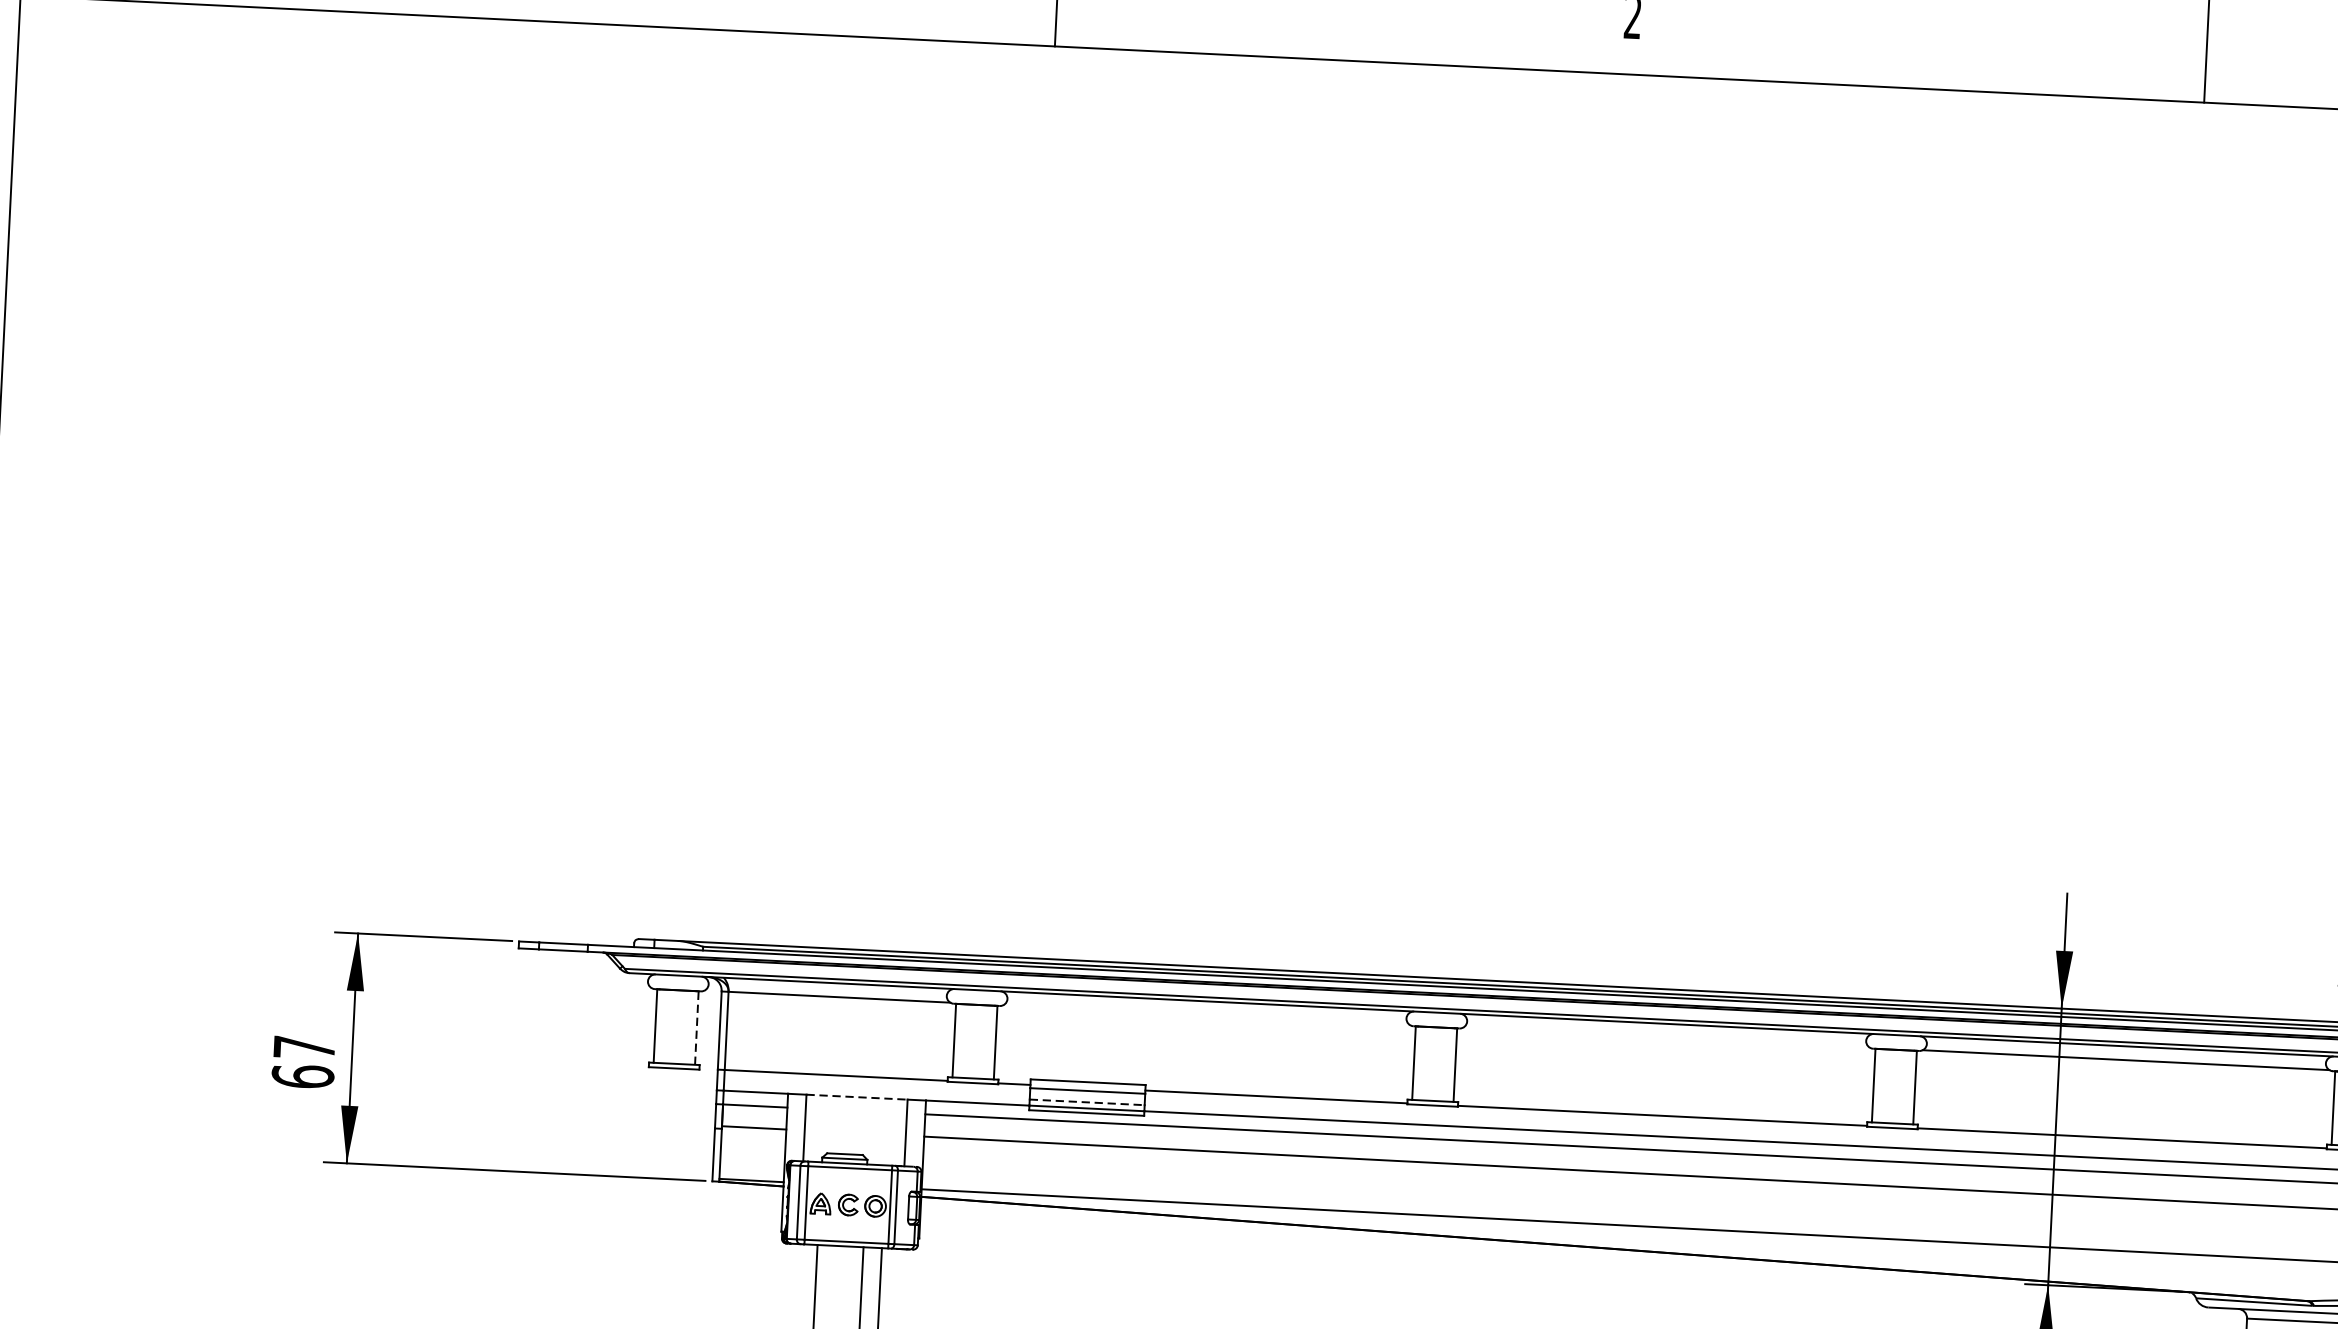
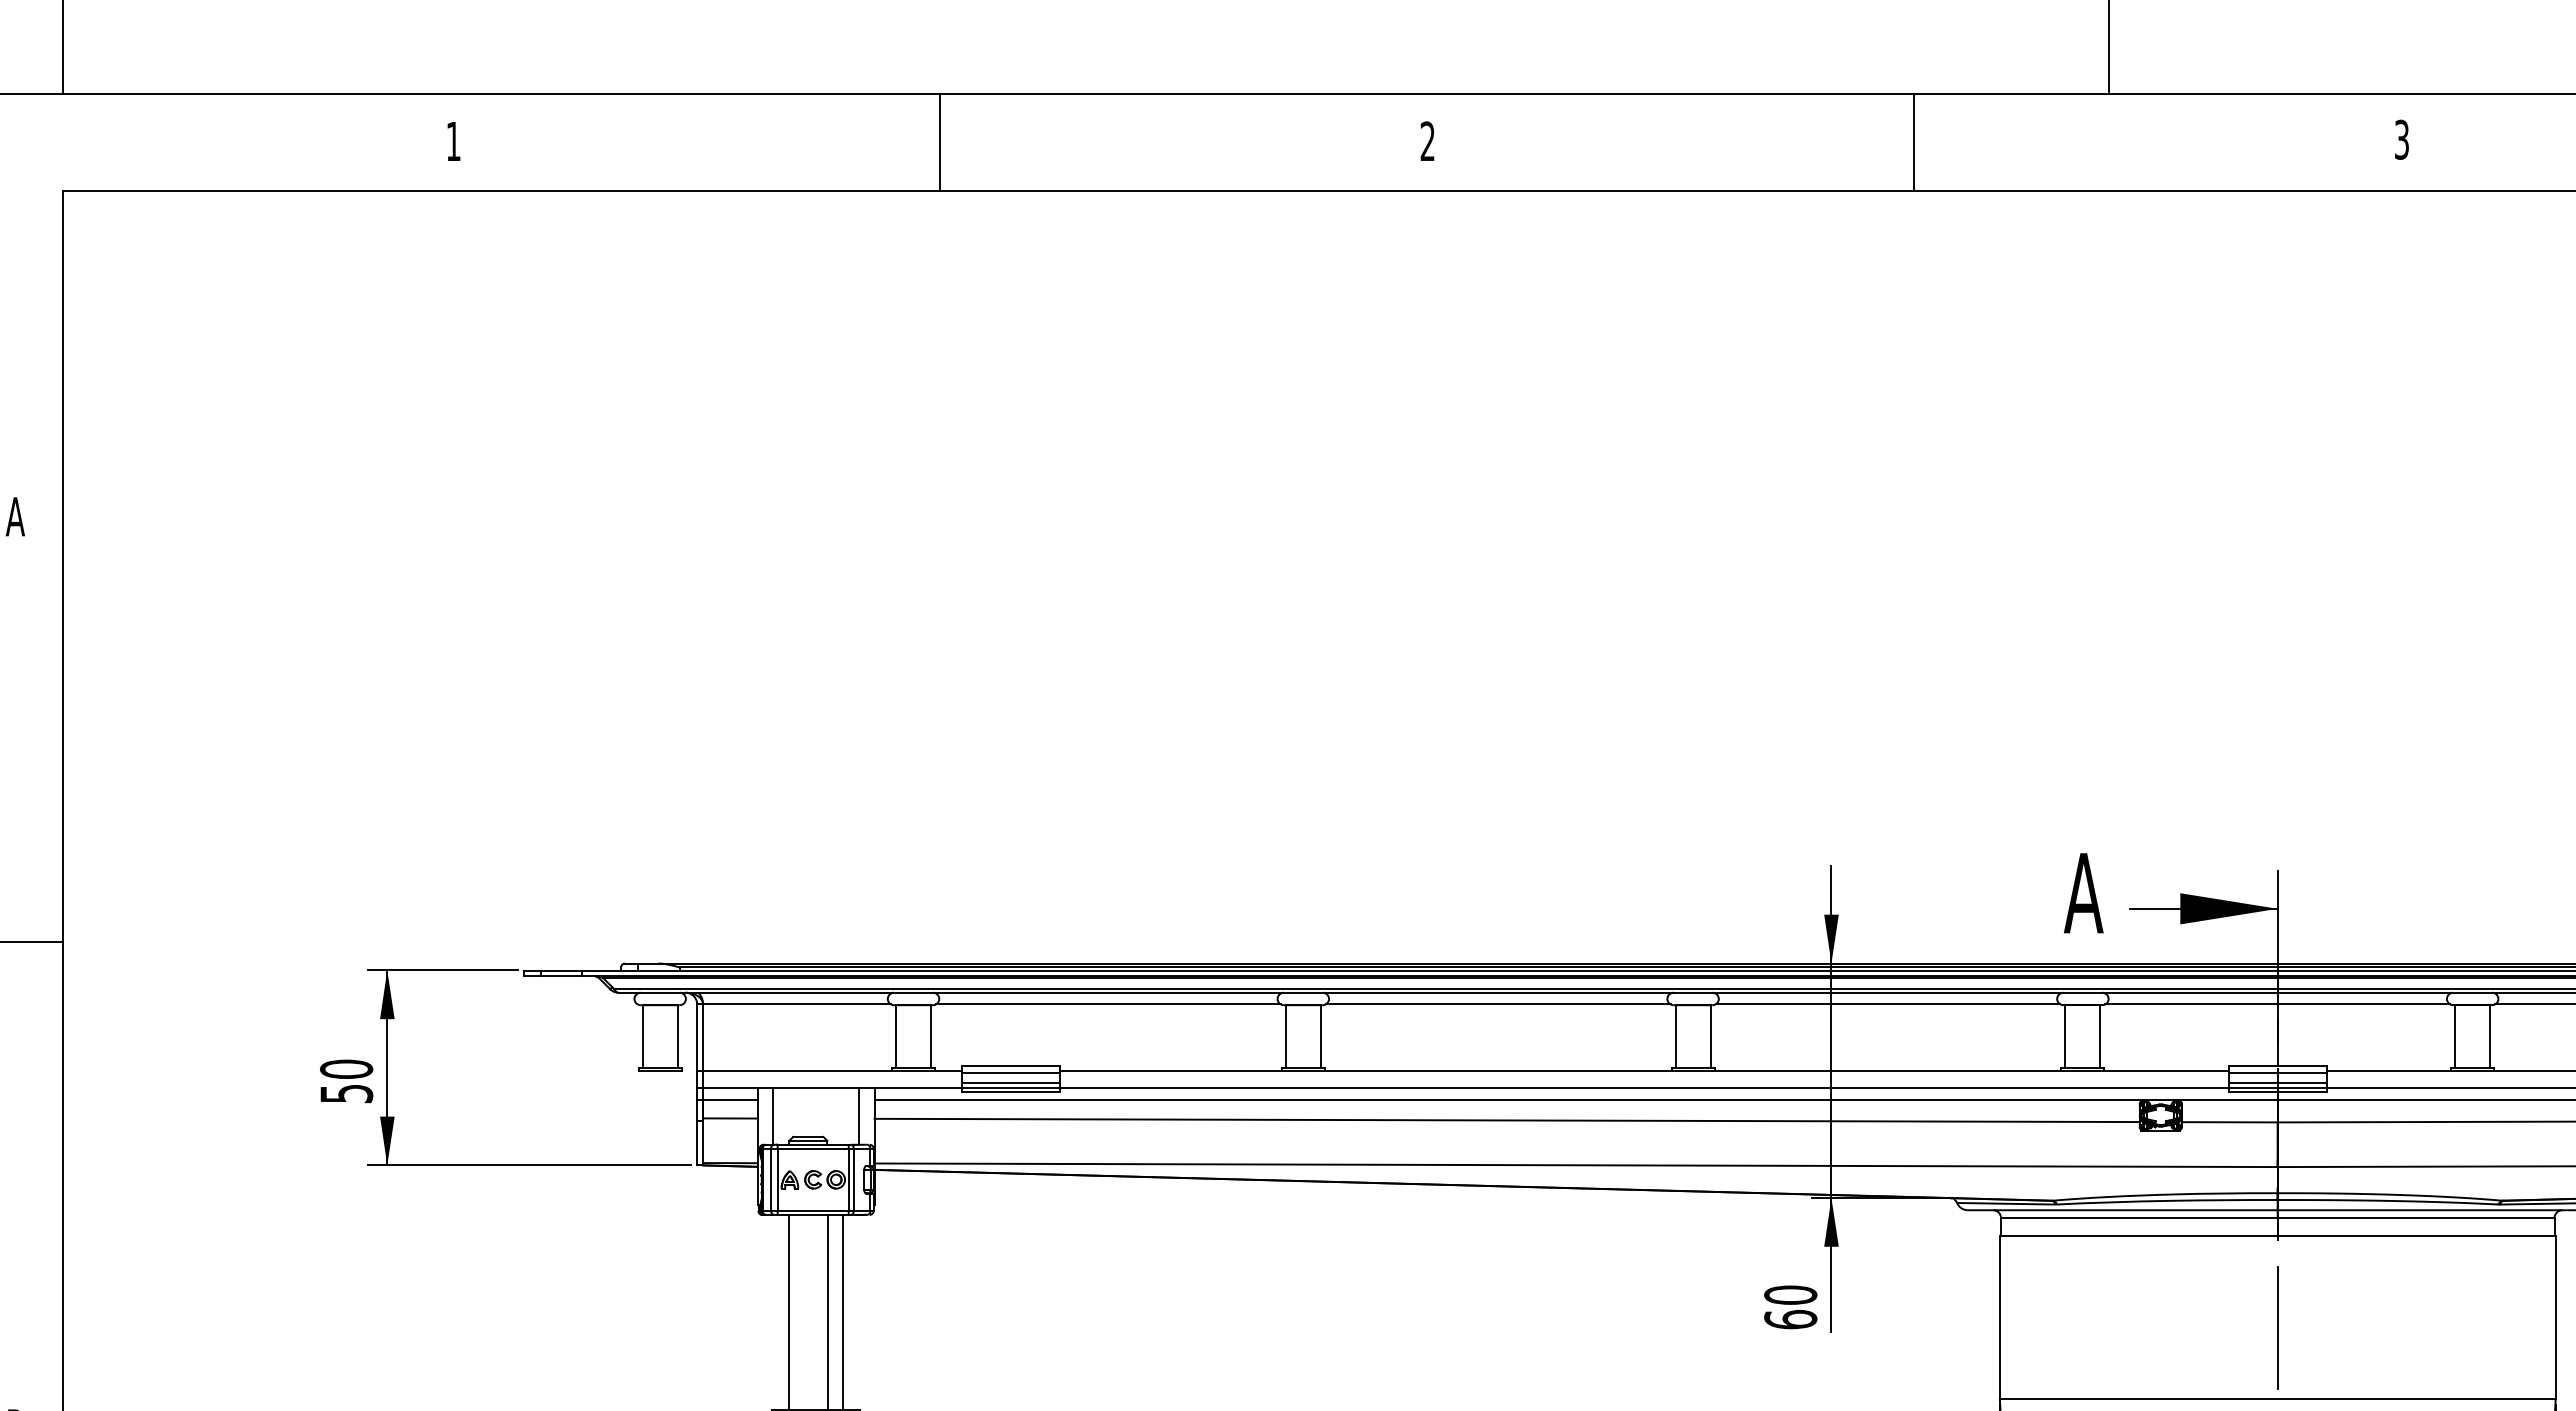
line: (1206, 1015) -> (1108, 1004), added
line: (696, 1026) -> (677, 1035), dashed -> solid
line: (1665, 1037) -> (1497, 1004), added
text: (303, 1062) -> (346, 1081), 67 -> 50
line: (857, 1097) -> (816, 1088), dashed -> solid
line: (1086, 1102) -> (1010, 1083), dashed -> solid

